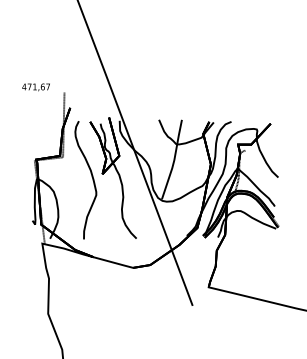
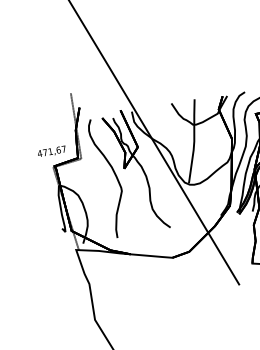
text: (35, 87) -> (51, 152), moved

